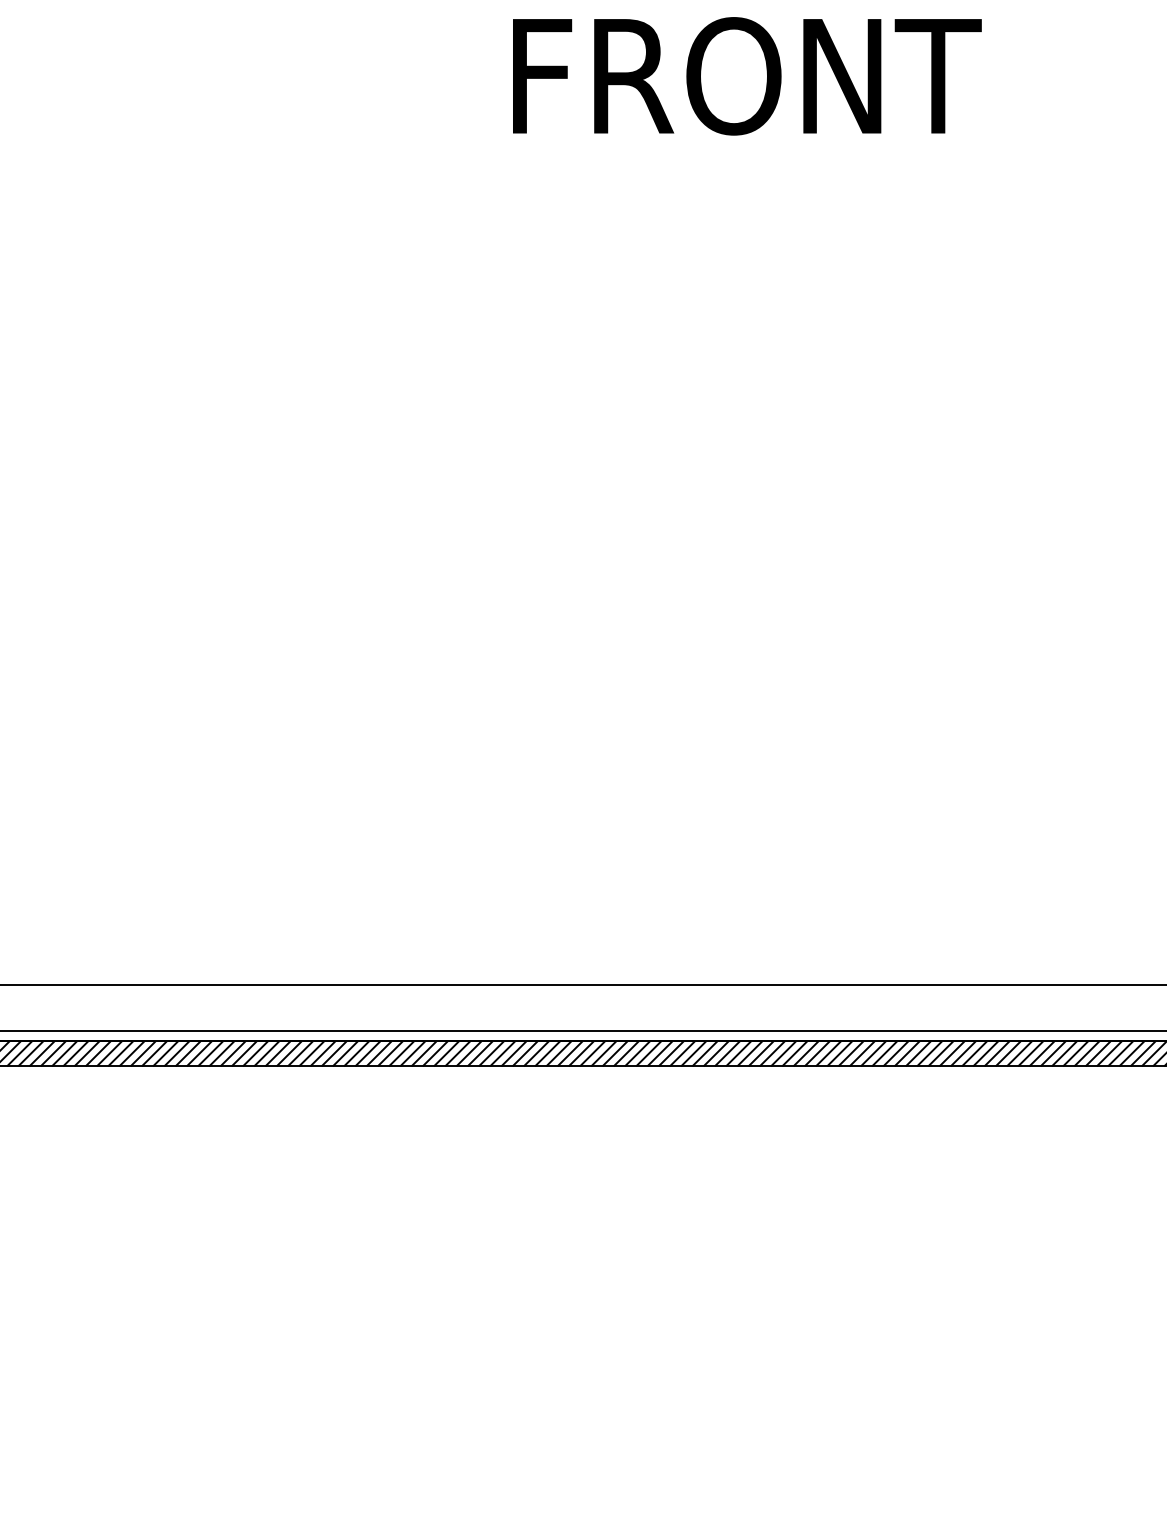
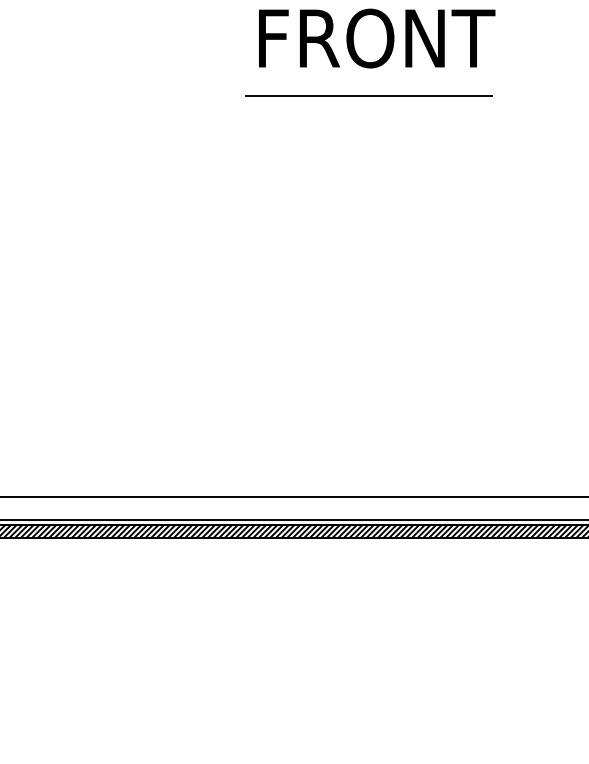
line: (732, 189) -> (369, 95), added

